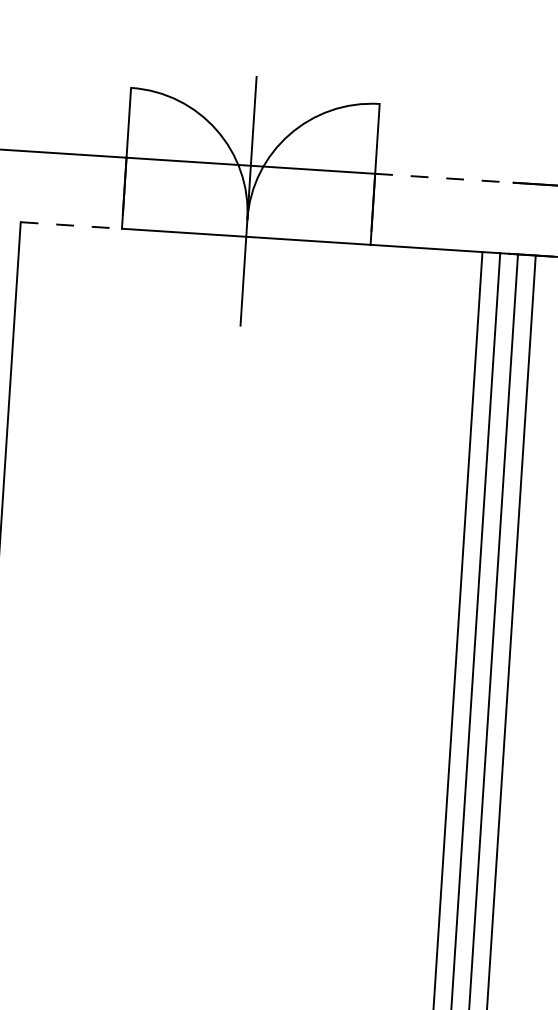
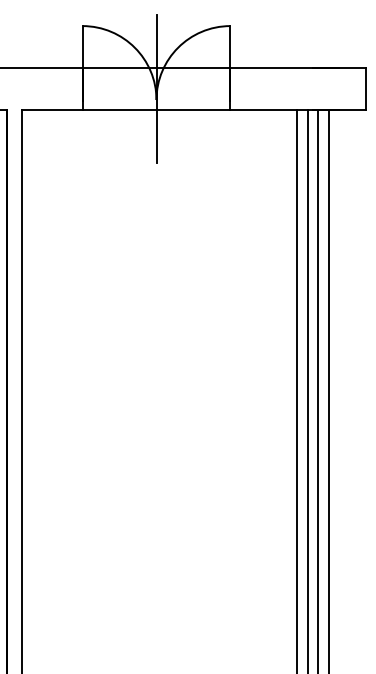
line: (445, 178) -> (272, 67), dashed -> solid
line: (73, 225) -> (53, 109), dashed -> solid

